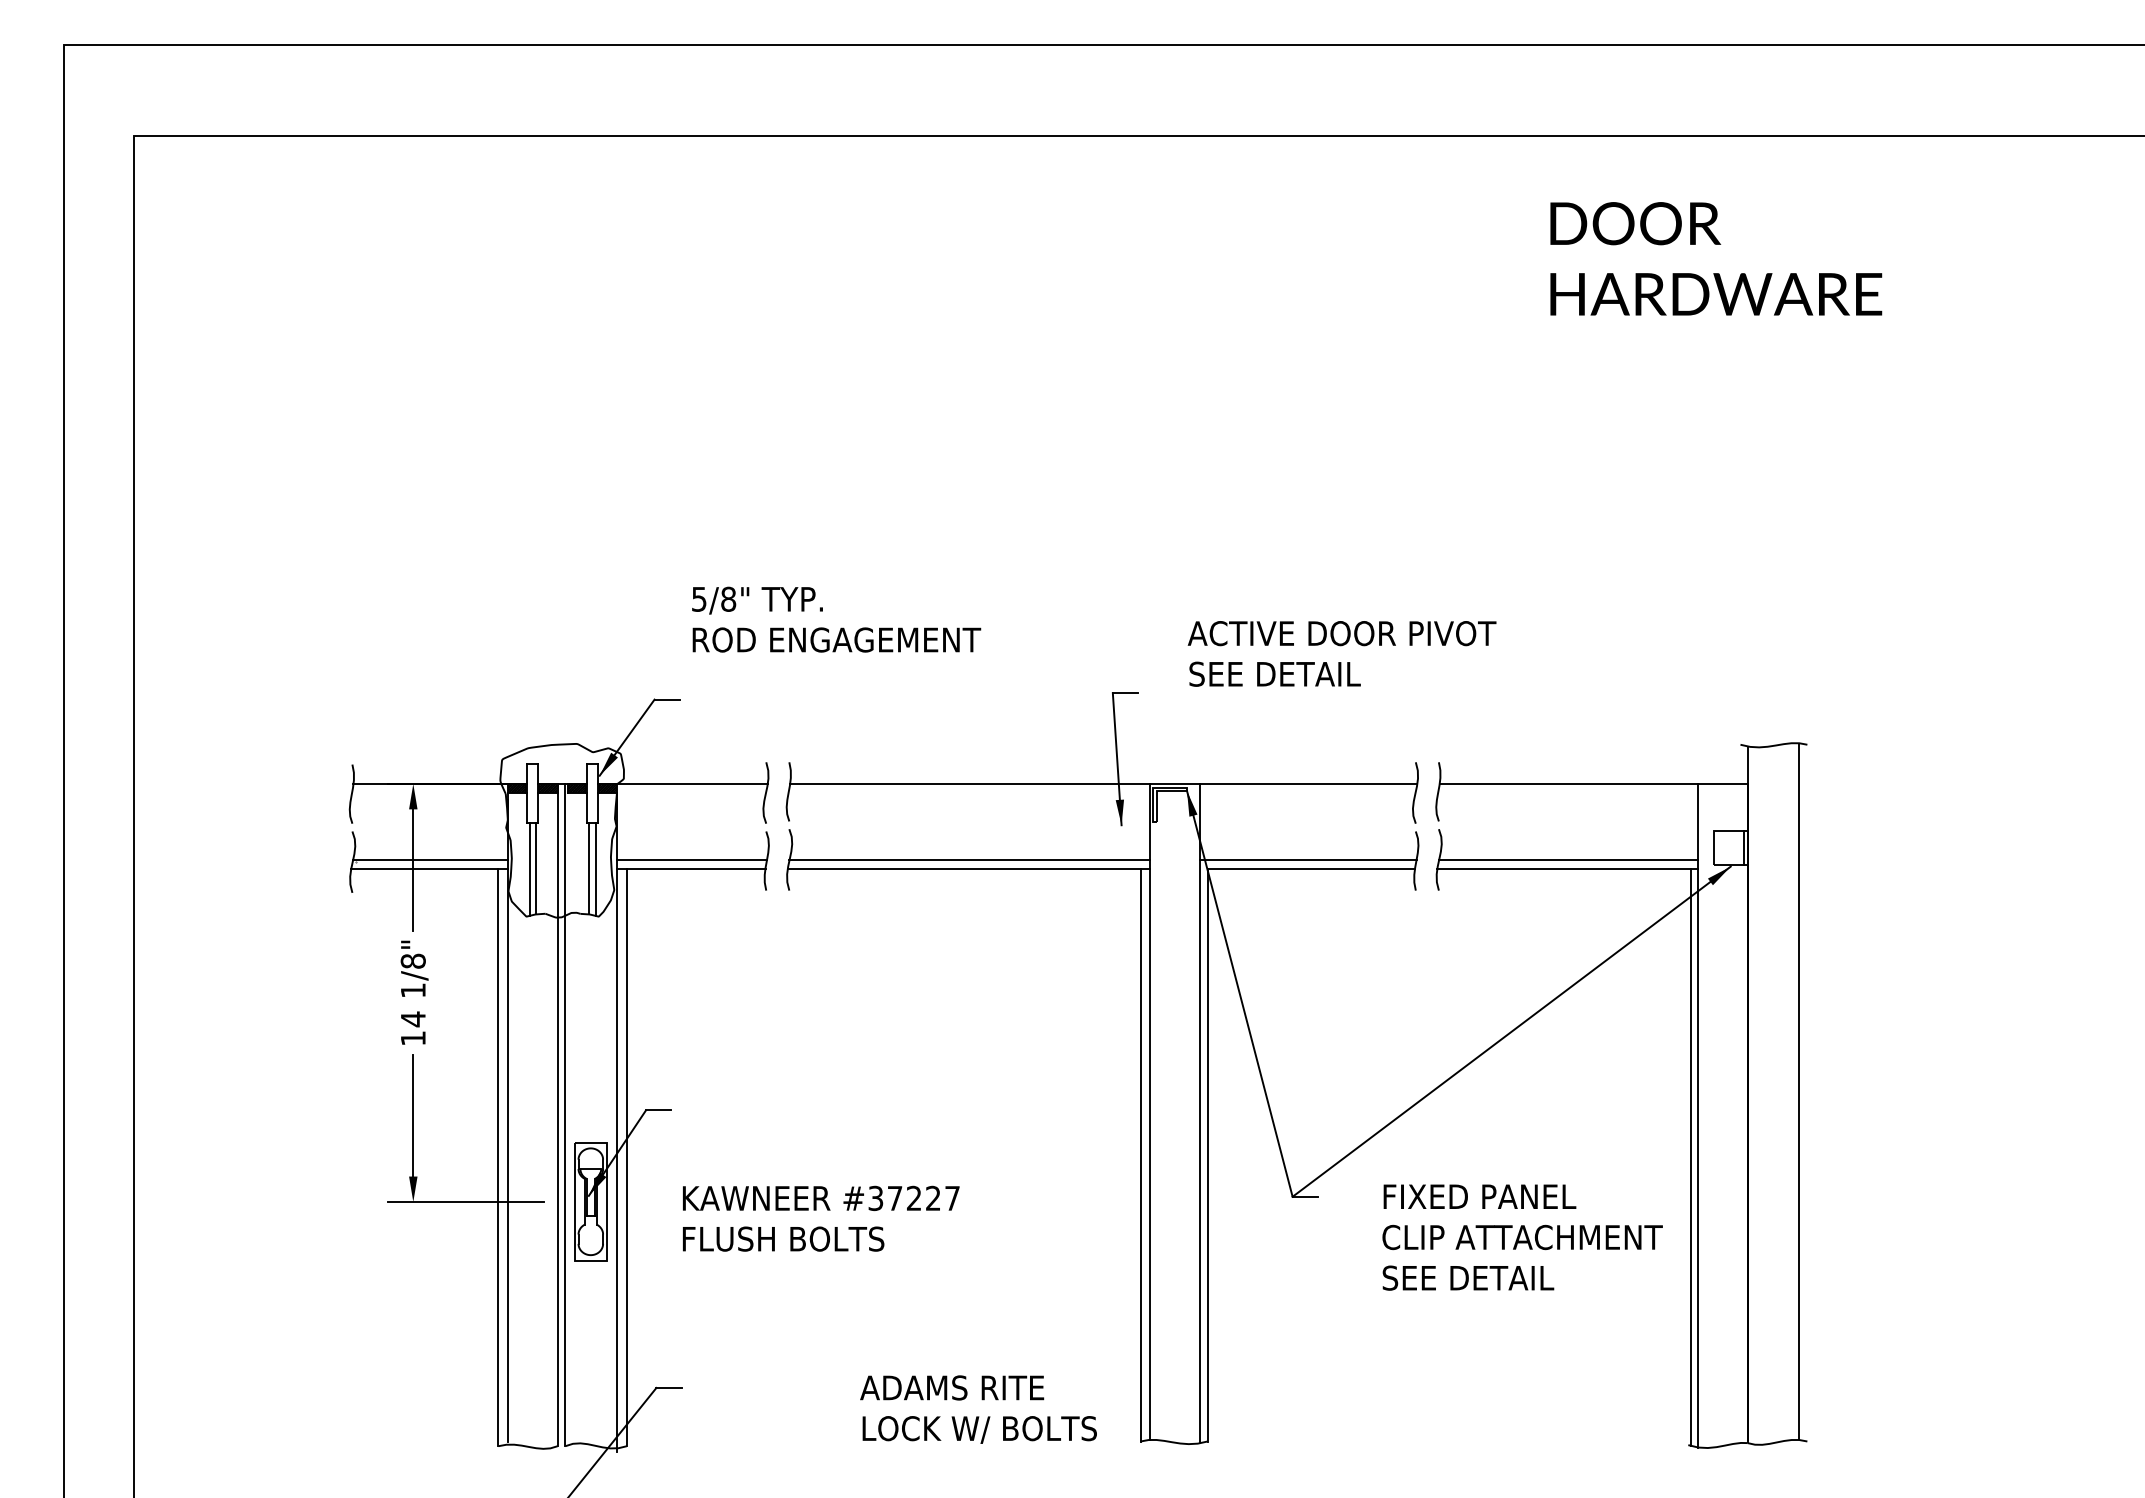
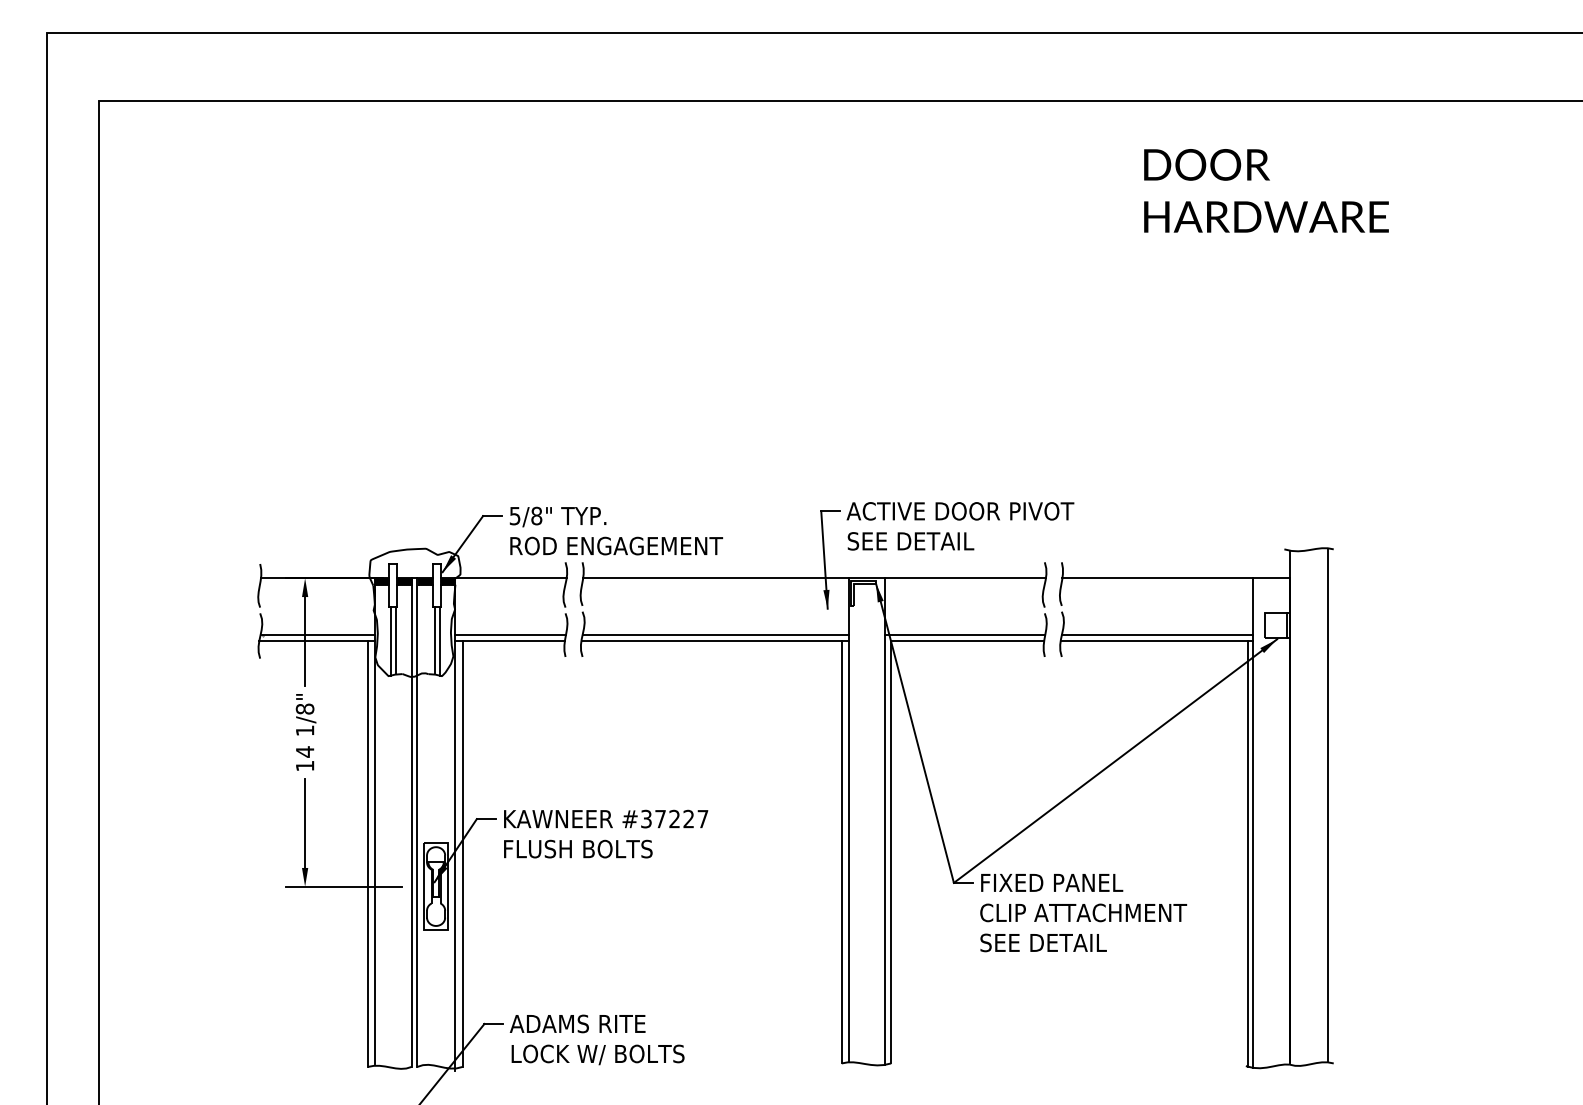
text: (835, 618) -> (615, 530), moved
text: (1342, 654) -> (960, 526), moved
text: (821, 1217) -> (606, 833), moved
text: (1522, 1238) -> (1083, 913), moved
text: (977, 1409) -> (596, 1039), moved

